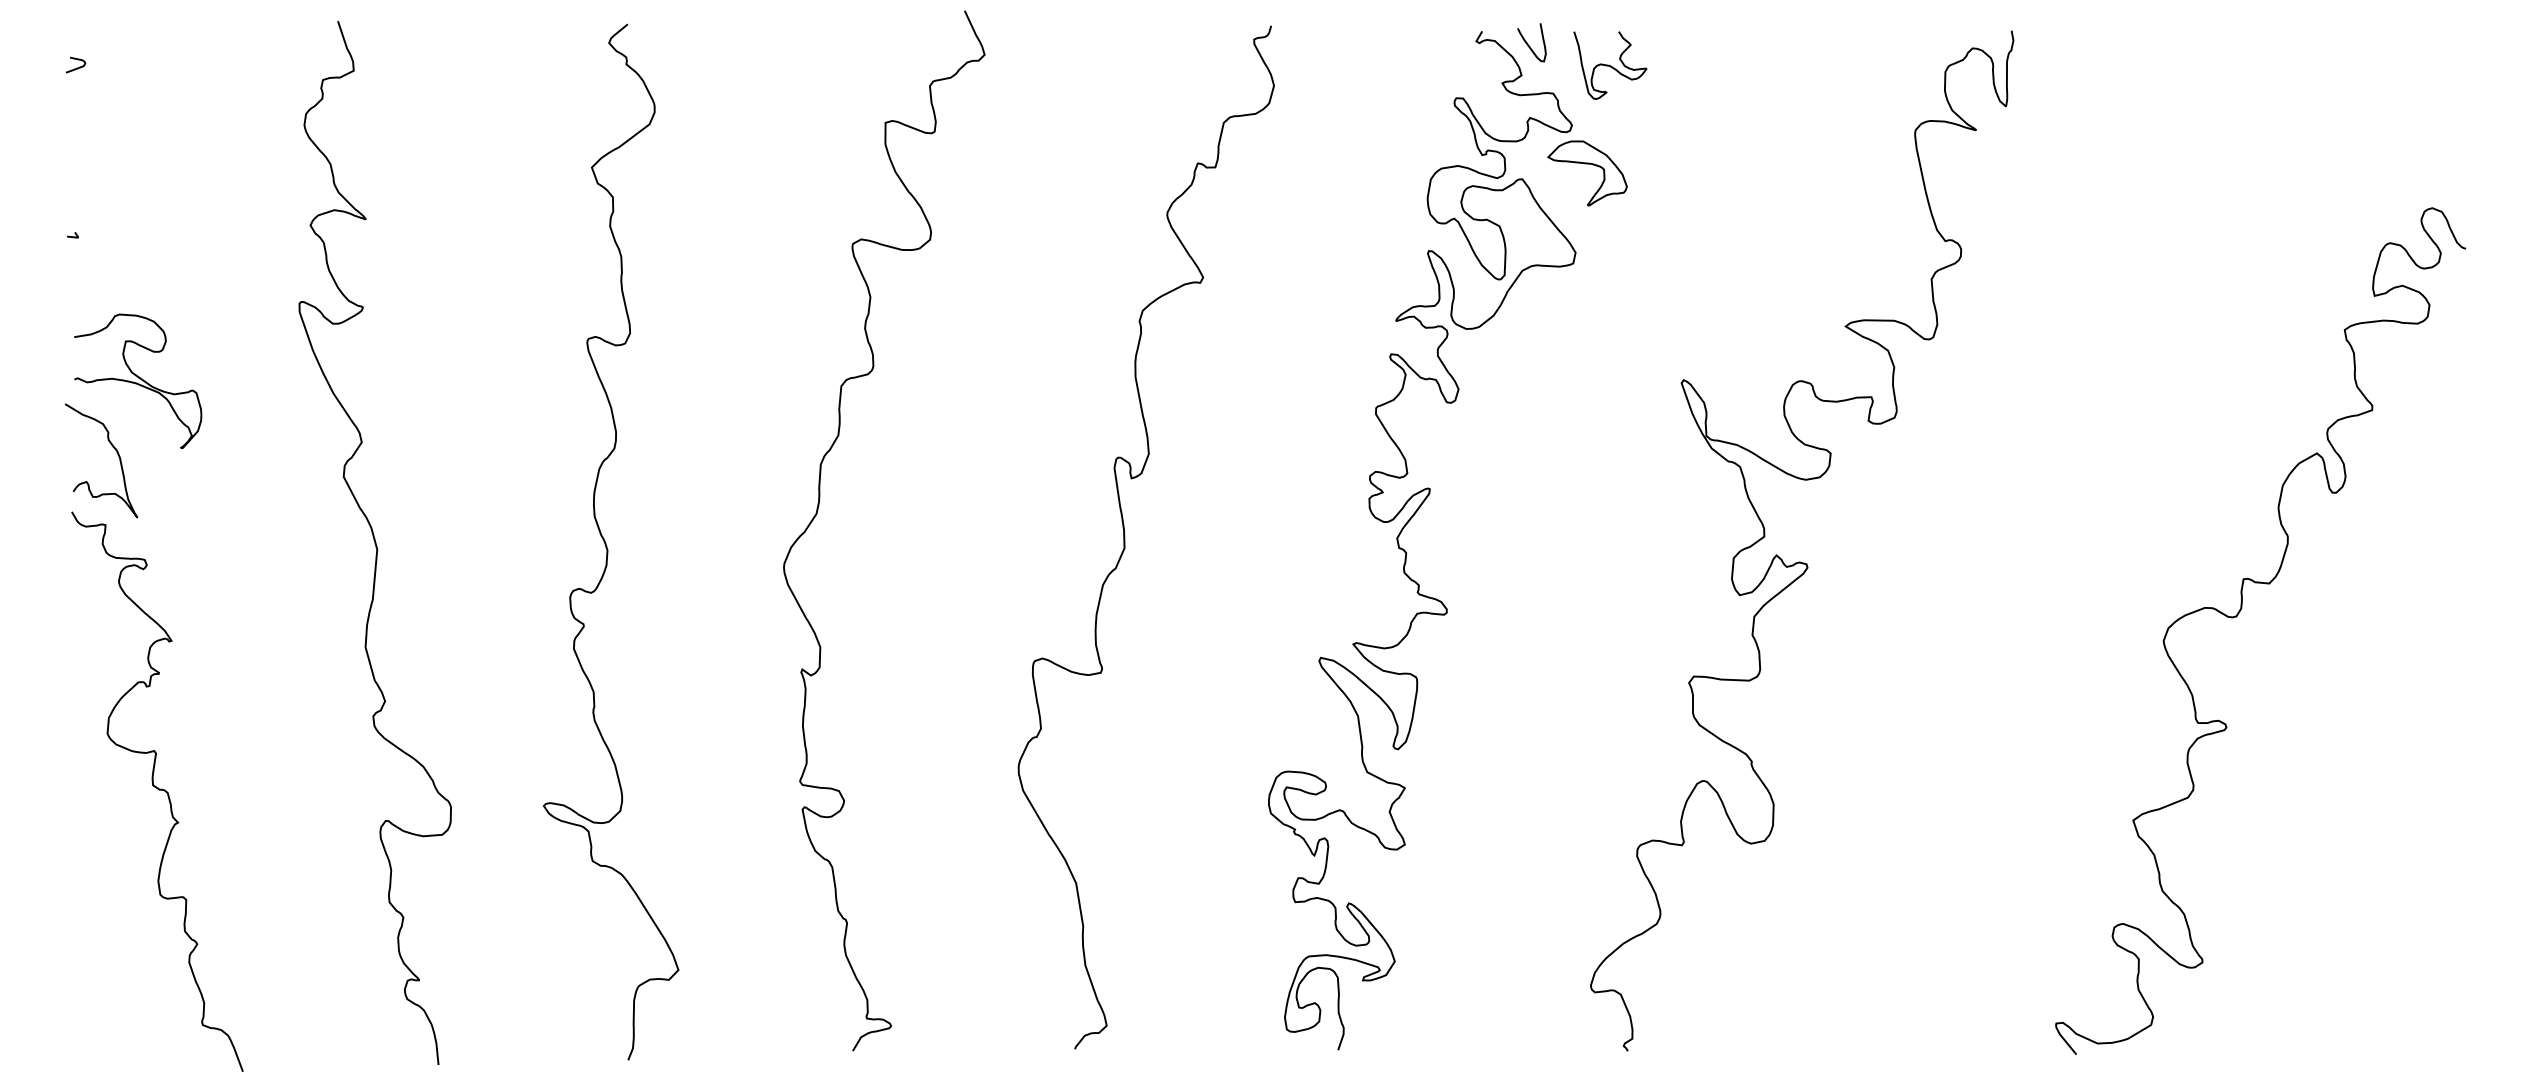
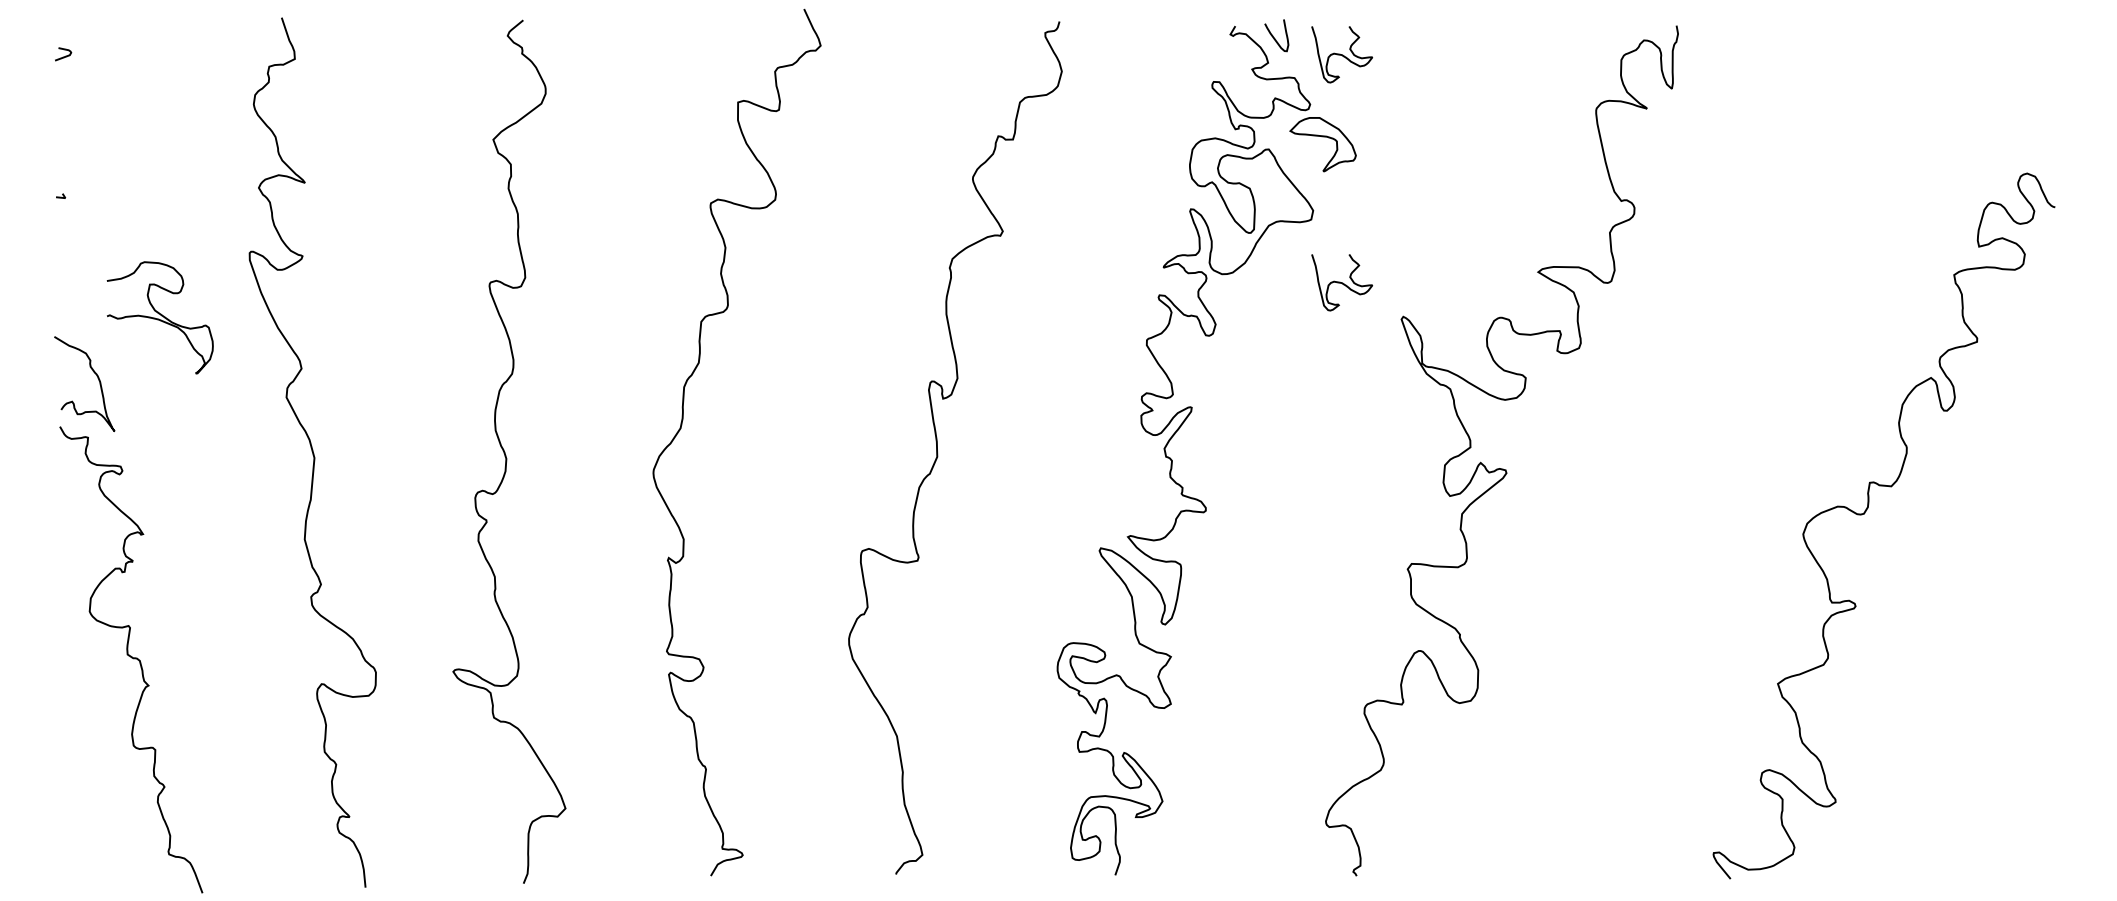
curve: (1610, 338) -> (1342, 282), added
curve: (136, 382) -> (158, 318), moved

